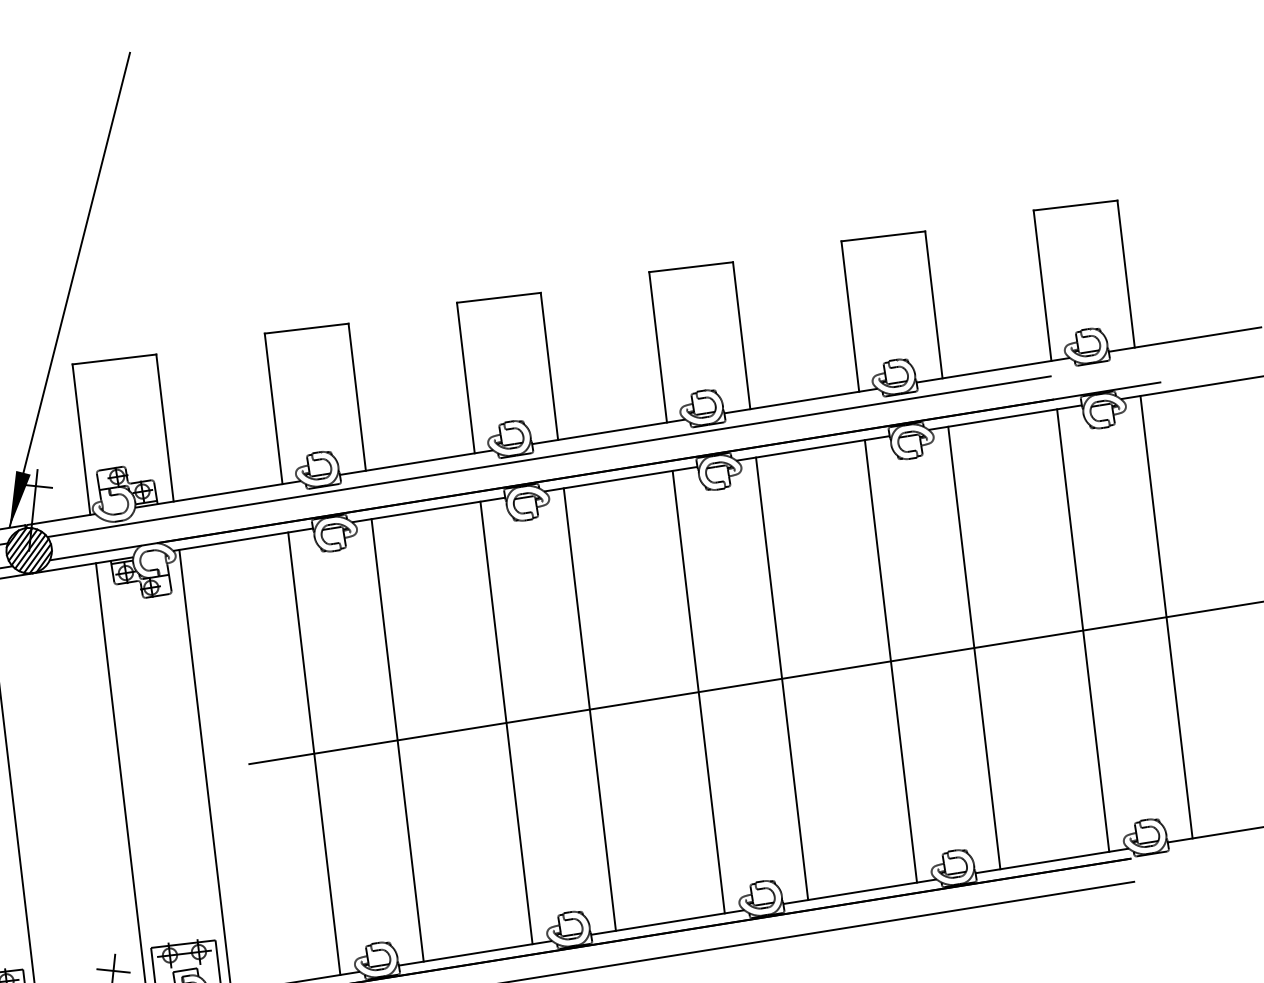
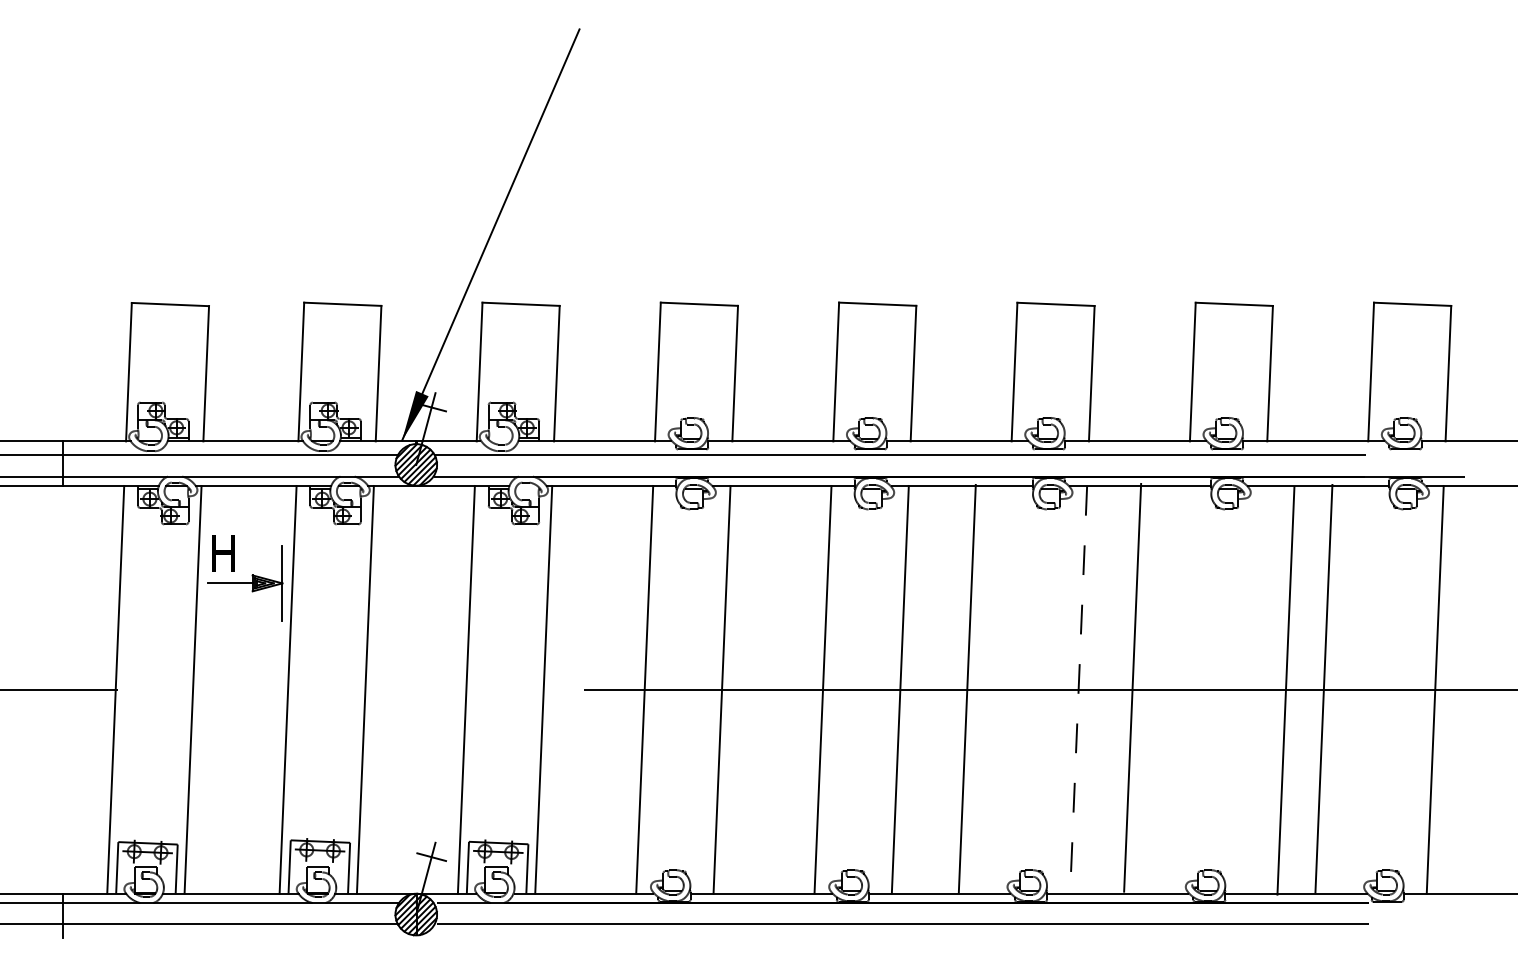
line: (1082, 630) -> (1323, 688), moved
line: (973, 647) -> (1285, 690), moved
line: (890, 661) -> (1132, 687), moved
line: (782, 679) -> (1078, 690), solid -> dashed
line: (697, 691) -> (966, 688), moved

